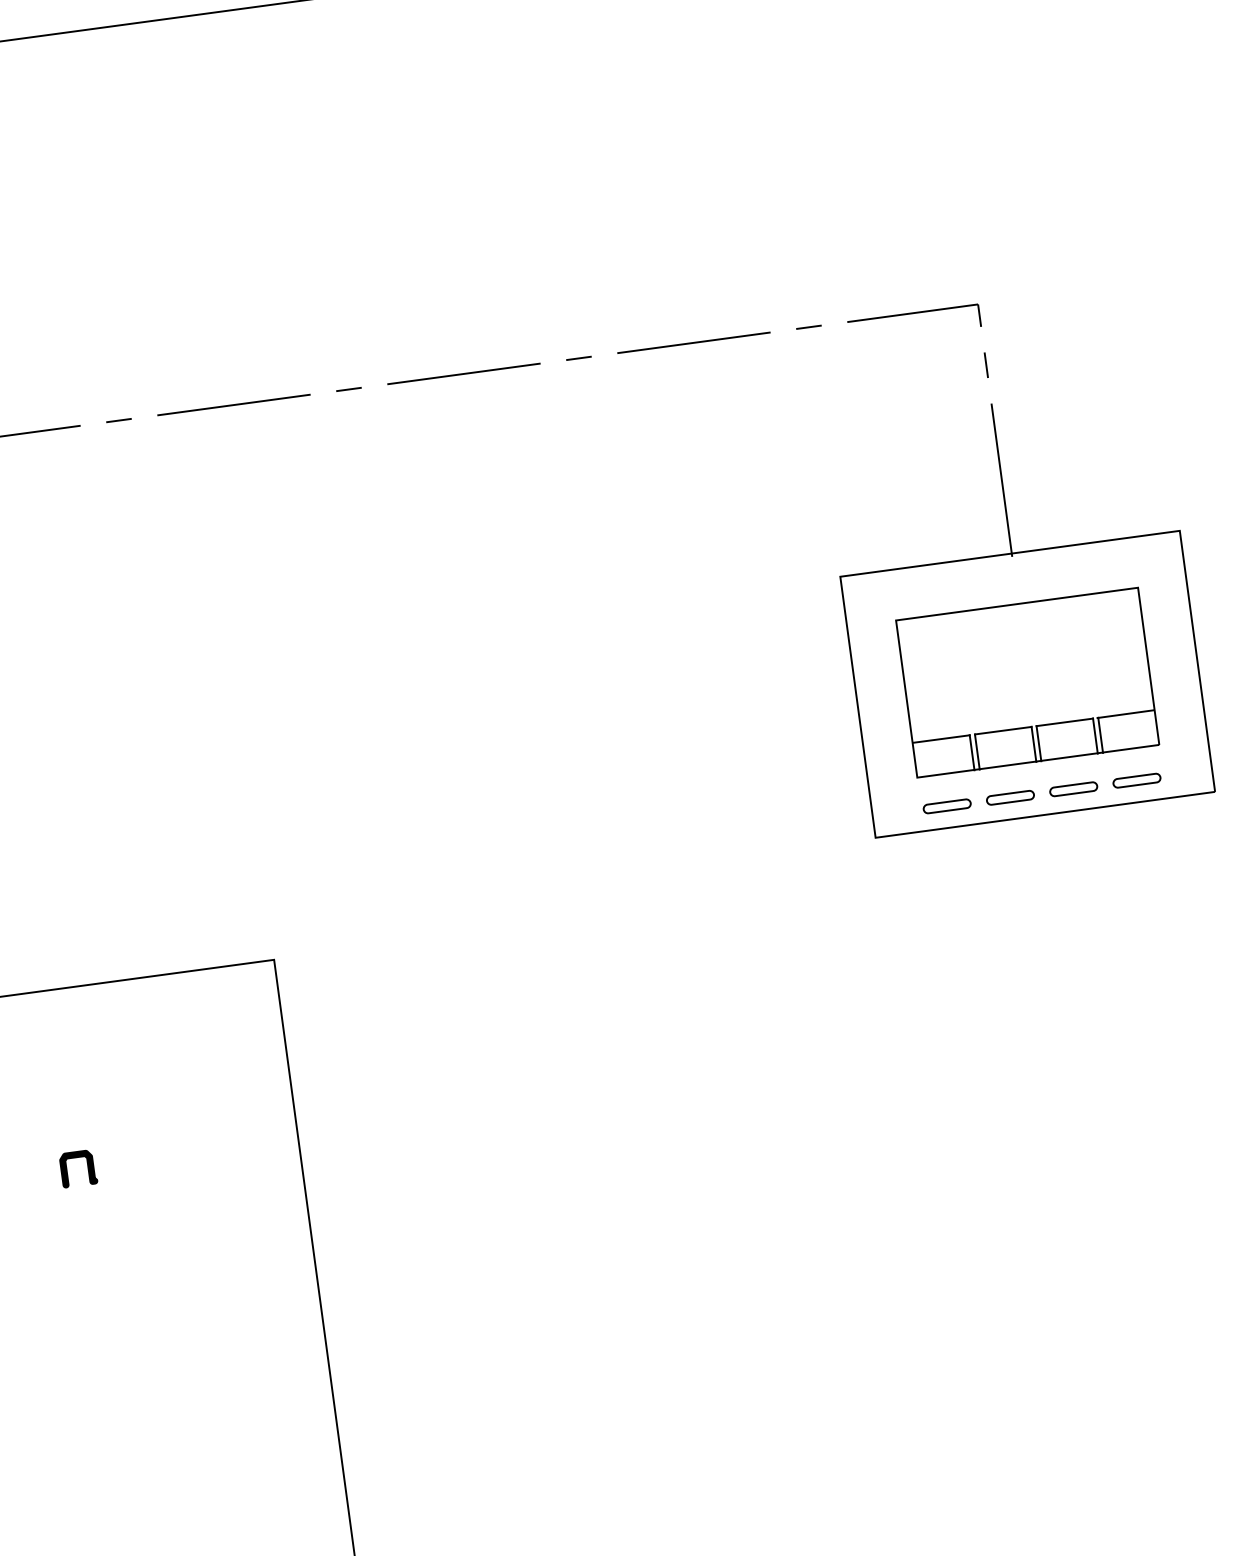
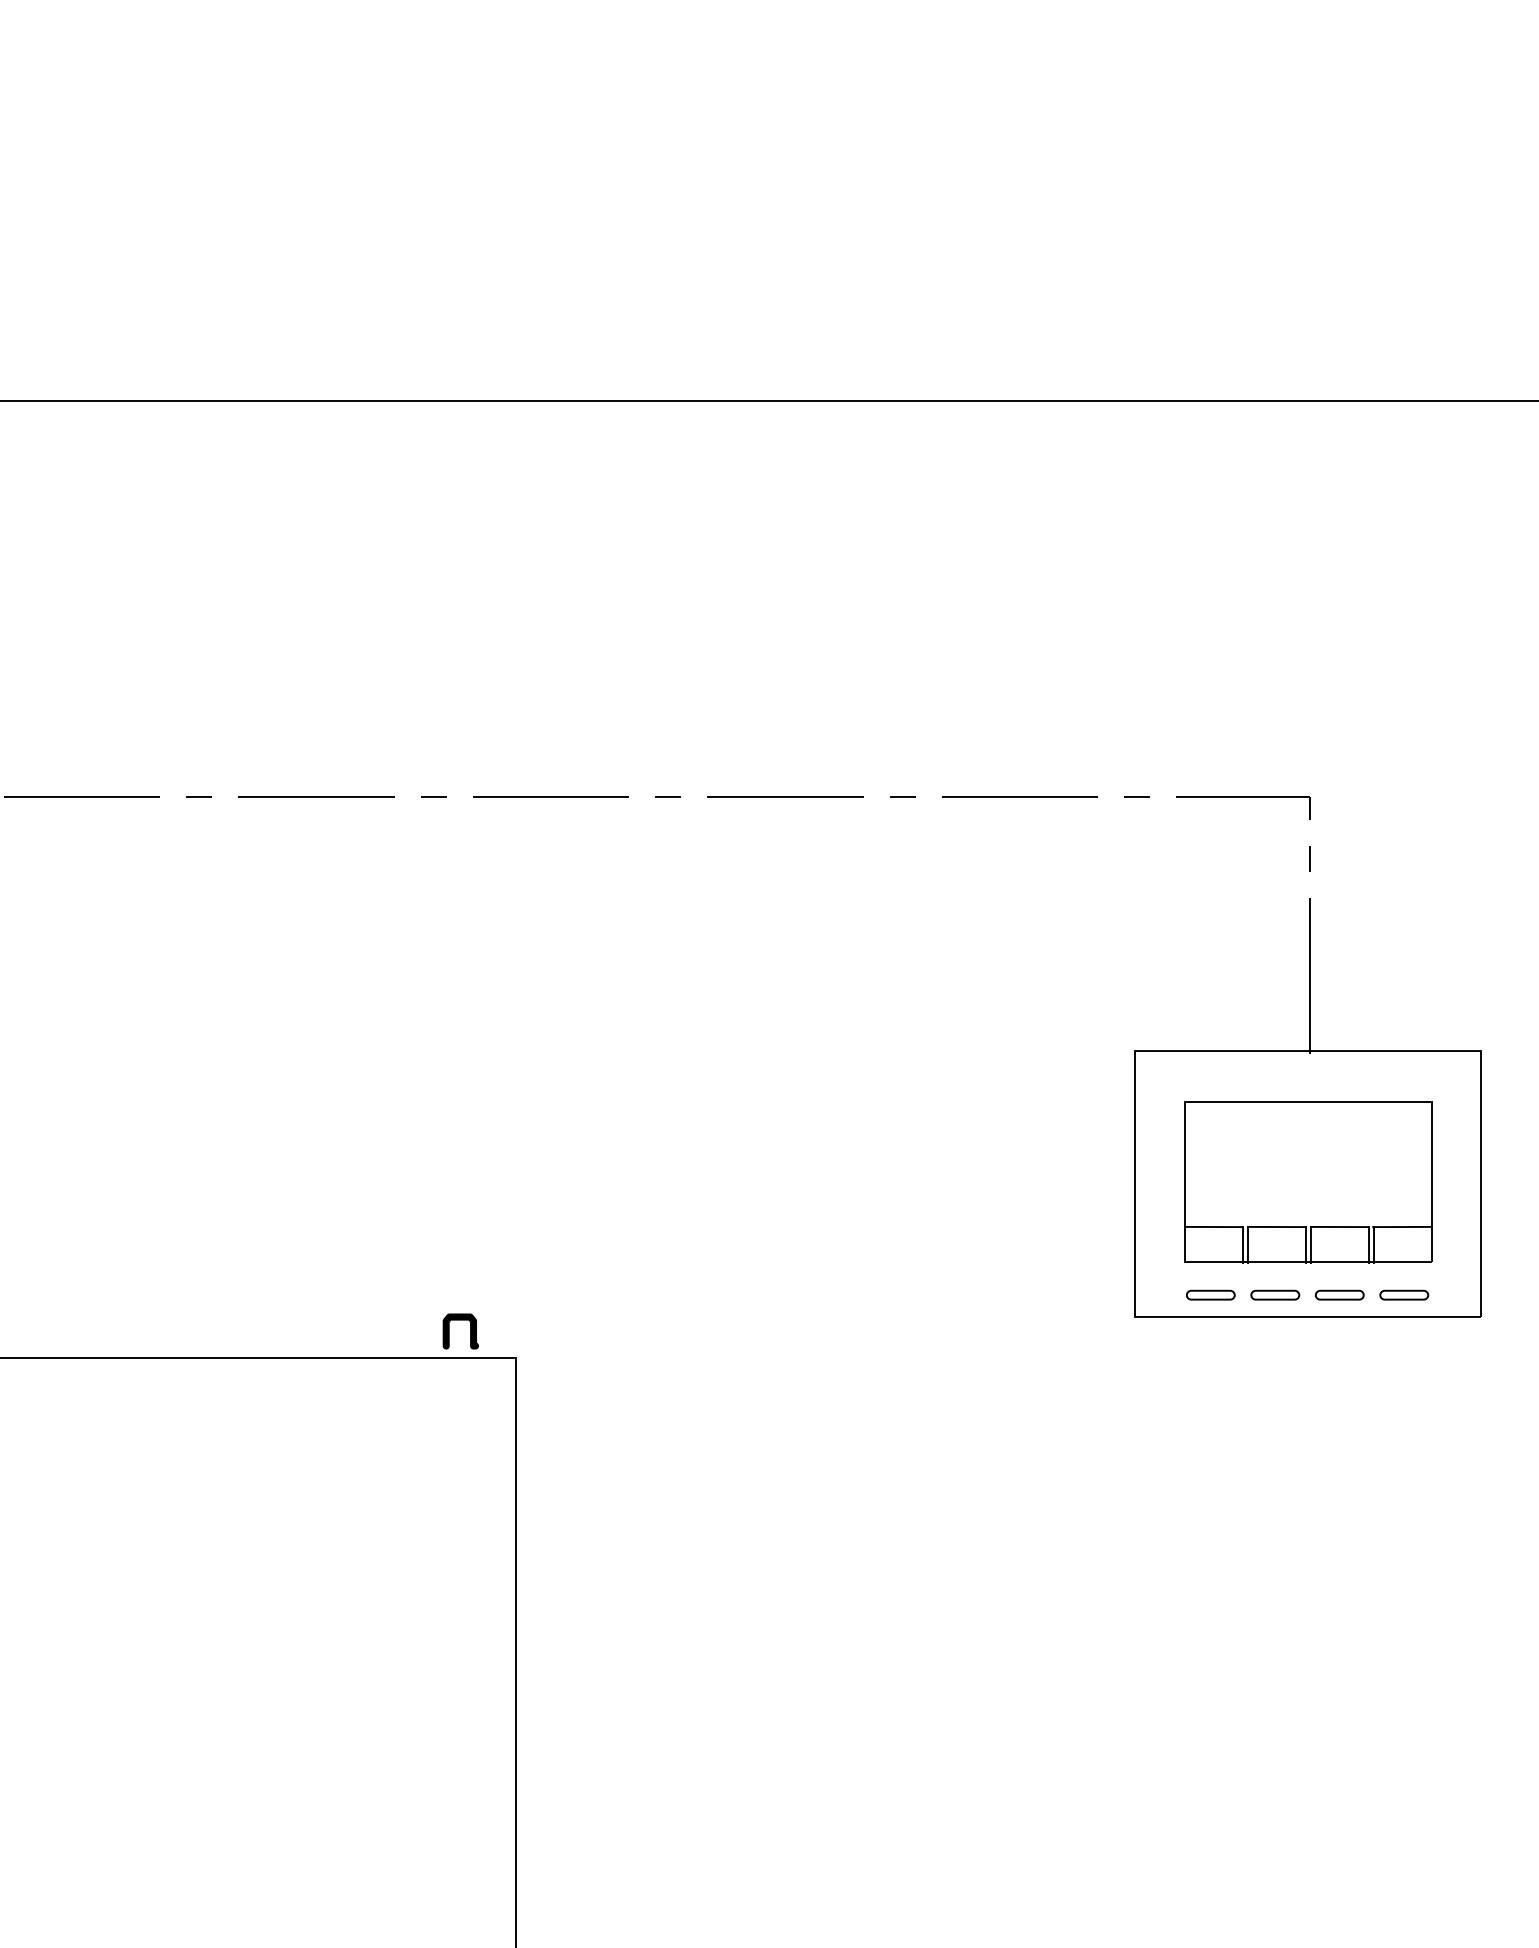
part: (87, 1167) -> (470, 1331), moved

